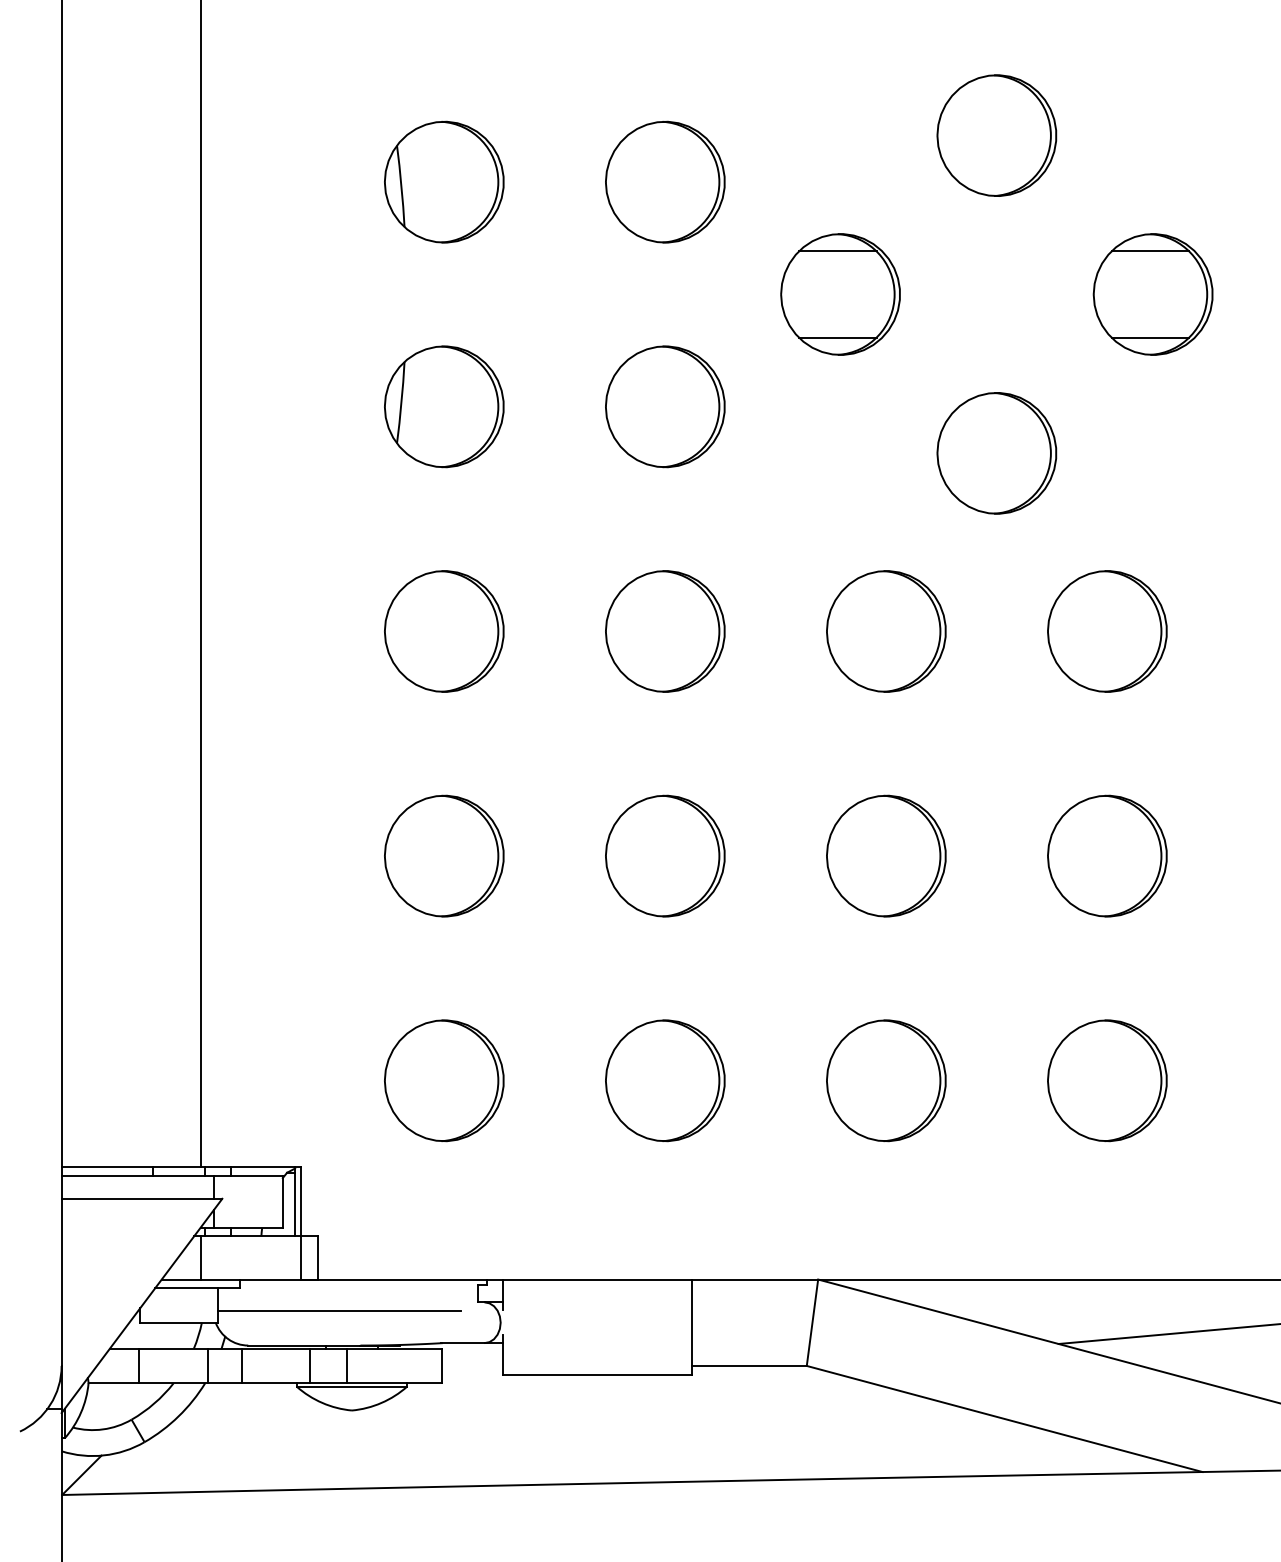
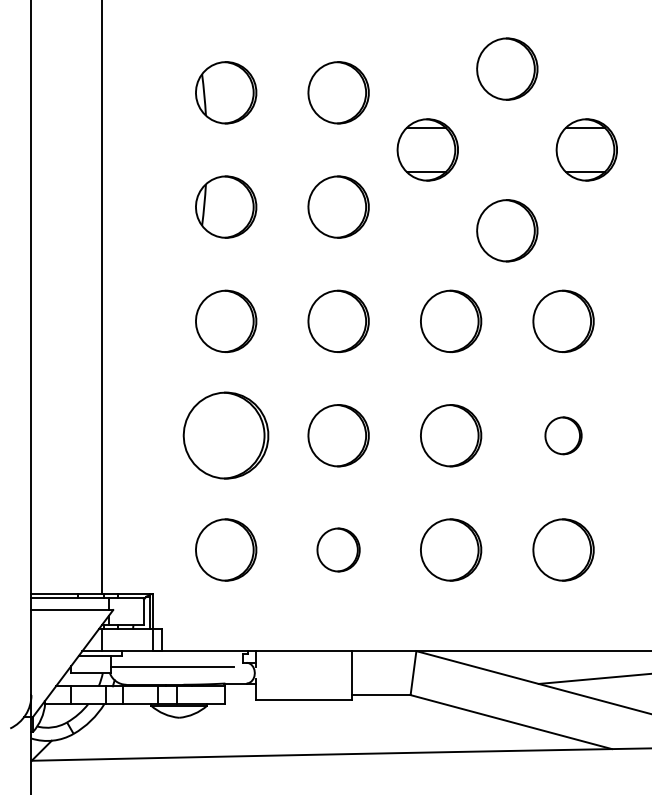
part: (444, 855) -> (226, 435), size x1.4
part: (1107, 855) -> (563, 435), size x0.6
part: (665, 1079) -> (338, 549), size x0.7

